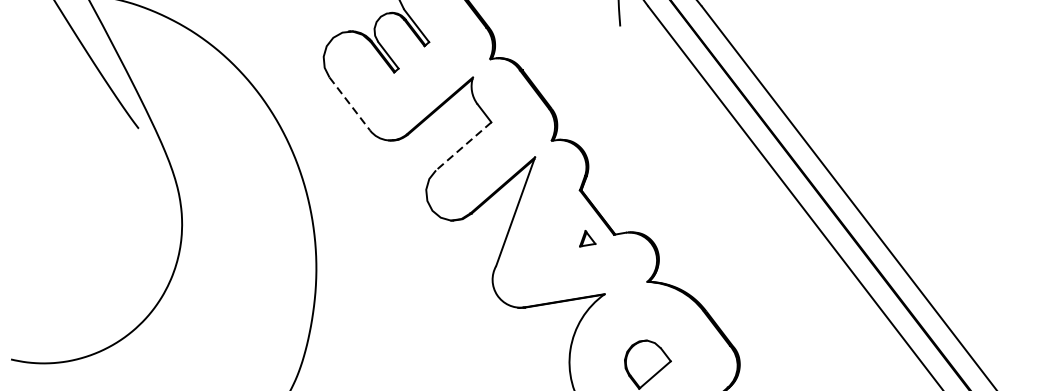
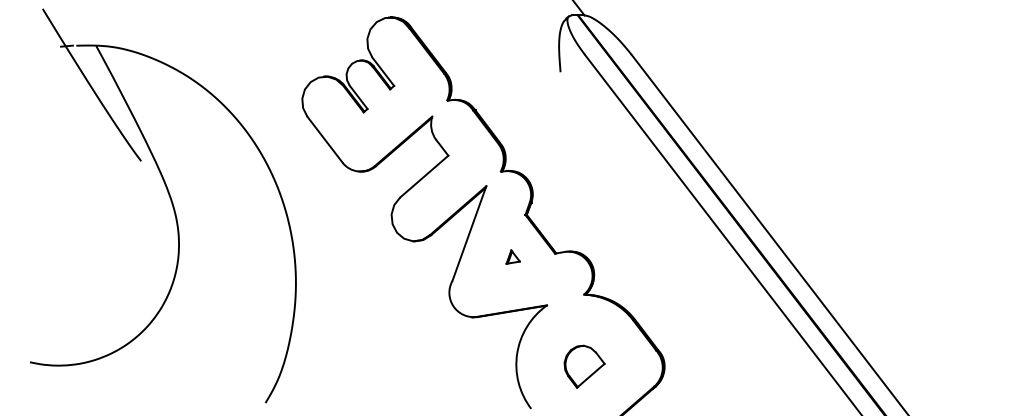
line: (350, 104) -> (325, 140), dashed -> solid
line: (464, 146) -> (424, 176), dashed -> solid
part: (586, 238) -> (512, 256), moved

